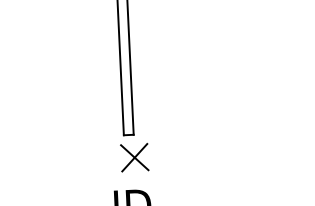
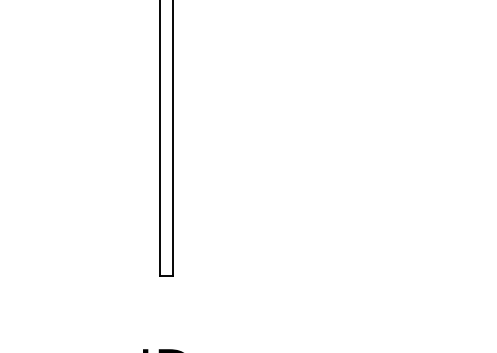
part: (134, 157) -> (172, 306), removed

